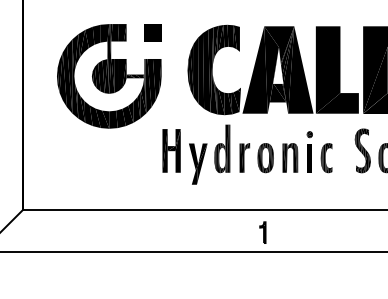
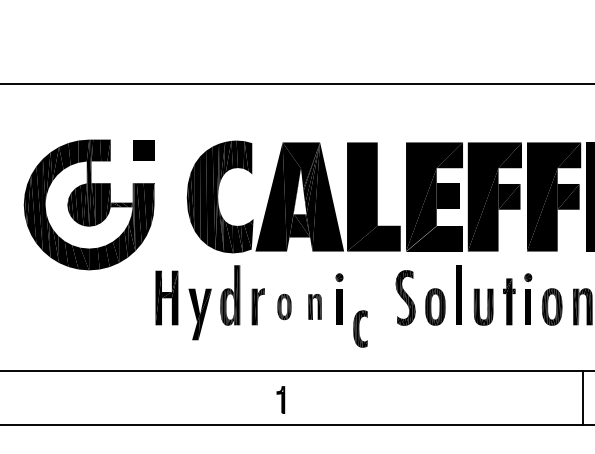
part: (265, 157) -> (284, 306), size x0.7
part: (289, 157) -> (314, 306), size x0.7
part: (326, 157) -> (360, 328), moved

